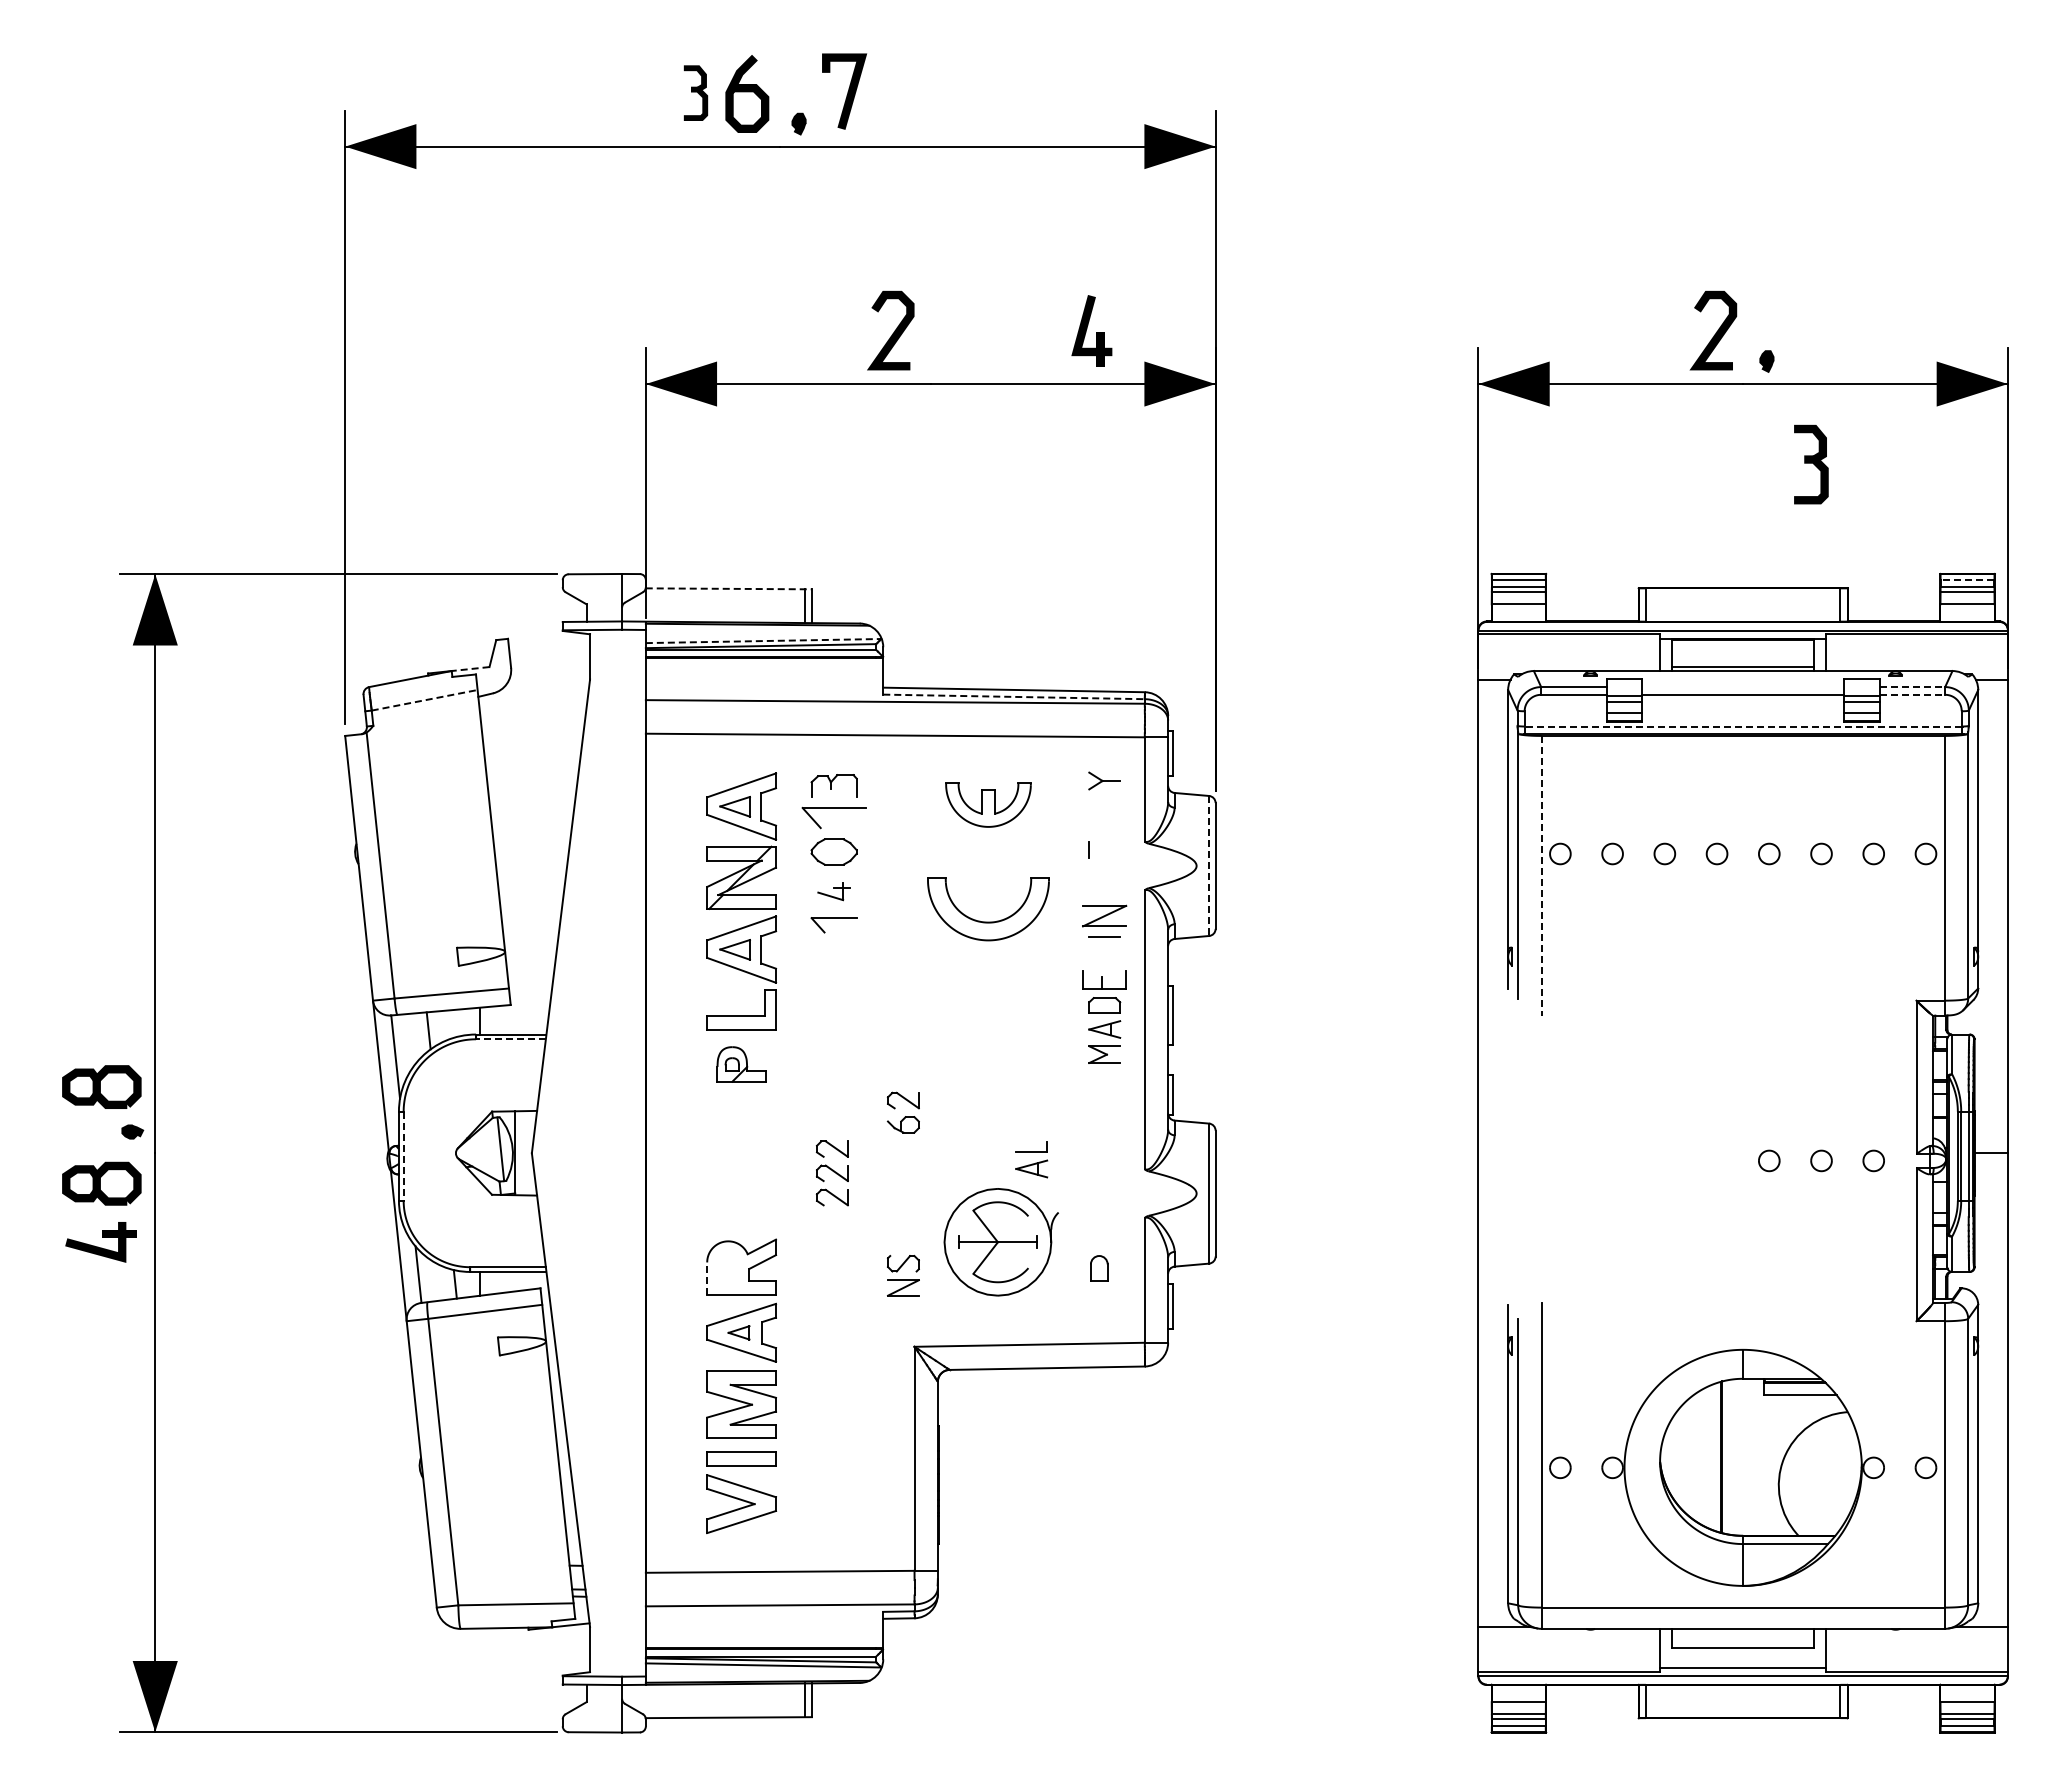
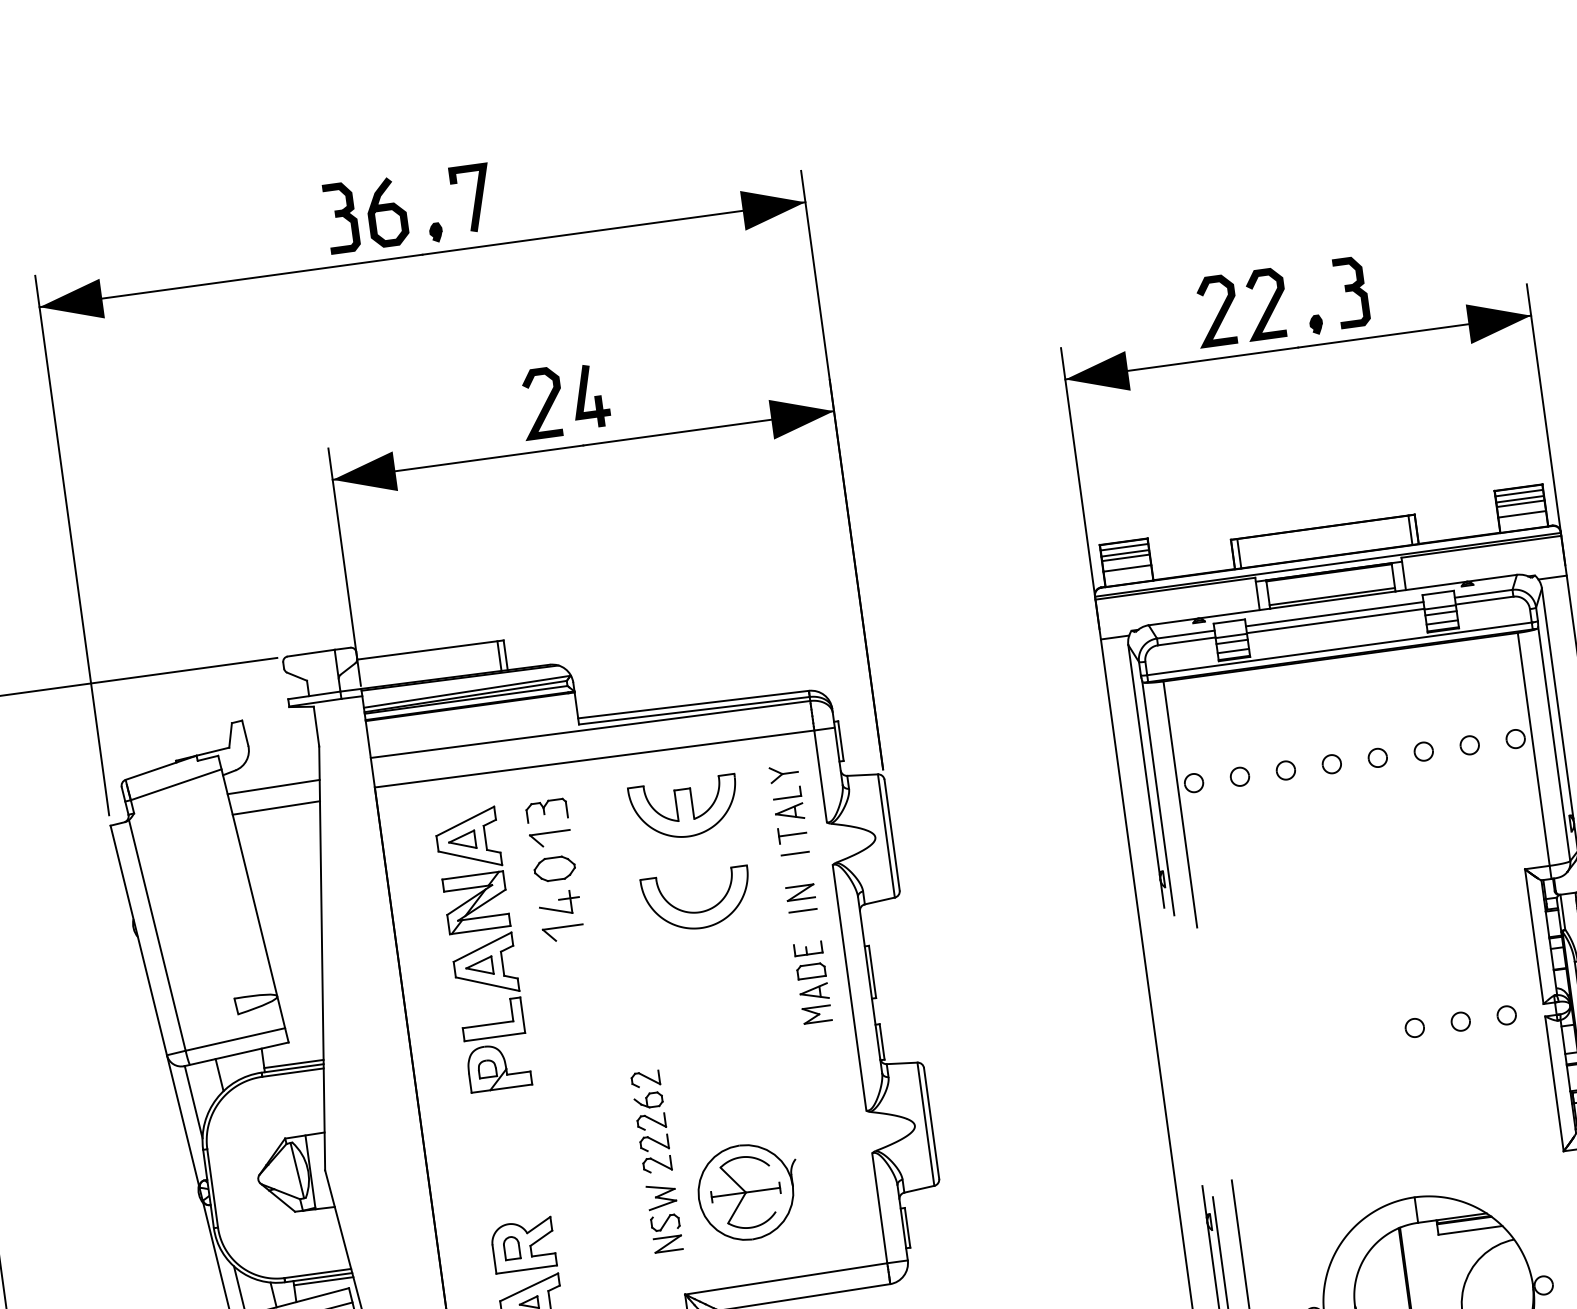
part: (695, 92) -> (341, 217), size x1.43
part: (1091, 330) -> (589, 395), moved
curve: (1660, 331) -> (1219, 311), added
part: (1811, 464) -> (1351, 292), moved
line: (1967, 580) -> (1519, 493), dashed -> solid
line: (729, 588) -> (430, 649), dashed -> solid
line: (763, 641) -> (467, 692), dashed -> solid
line: (470, 669) -> (212, 752), dashed -> solid
line: (1743, 687) -> (1335, 614), added
line: (1912, 687) -> (1483, 594), dashed -> solid
line: (1912, 694) -> (1484, 600), dashed -> solid
line: (1014, 696) -> (694, 710), dashed -> solid
line: (424, 700) -> (176, 784), dashed -> solid
line: (532, 717) -> (273, 786), added
line: (1743, 726) -> (1339, 648), dashed -> solid
line: (532, 741) -> (276, 808), added
part: (988, 804) -> (684, 808), size x1.43
part: (833, 817) -> (550, 838), size x0.71
line: (1104, 850) -> (792, 834), added
line: (1209, 866) -> (886, 836), dashed -> solid
line: (1104, 871) -> (795, 853), added
line: (1541, 875) -> (1180, 804), dashed -> solid
part: (833, 891) -> (558, 903), size x1.43
part: (1104, 915) -> (800, 892), size x0.71
part: (1104, 979) -> (808, 948), size x0.71
line: (513, 1029) -> (294, 1063), added
line: (510, 1039) -> (292, 1072), dashed -> solid
part: (741, 1064) -> (498, 1067), size x1.43
line: (403, 1156) -> (212, 1188), dashed -> solid
part: (1031, 1159) -> (788, 804), moved
part: (832, 1173) -> (654, 1143), moved
part: (903, 1233) -> (661, 1196), added
part: (1099, 1268) -> (512, 1248), moved
line: (513, 1276) -> (323, 1281), added
line: (707, 1278) -> (494, 1259), dashed -> solid

